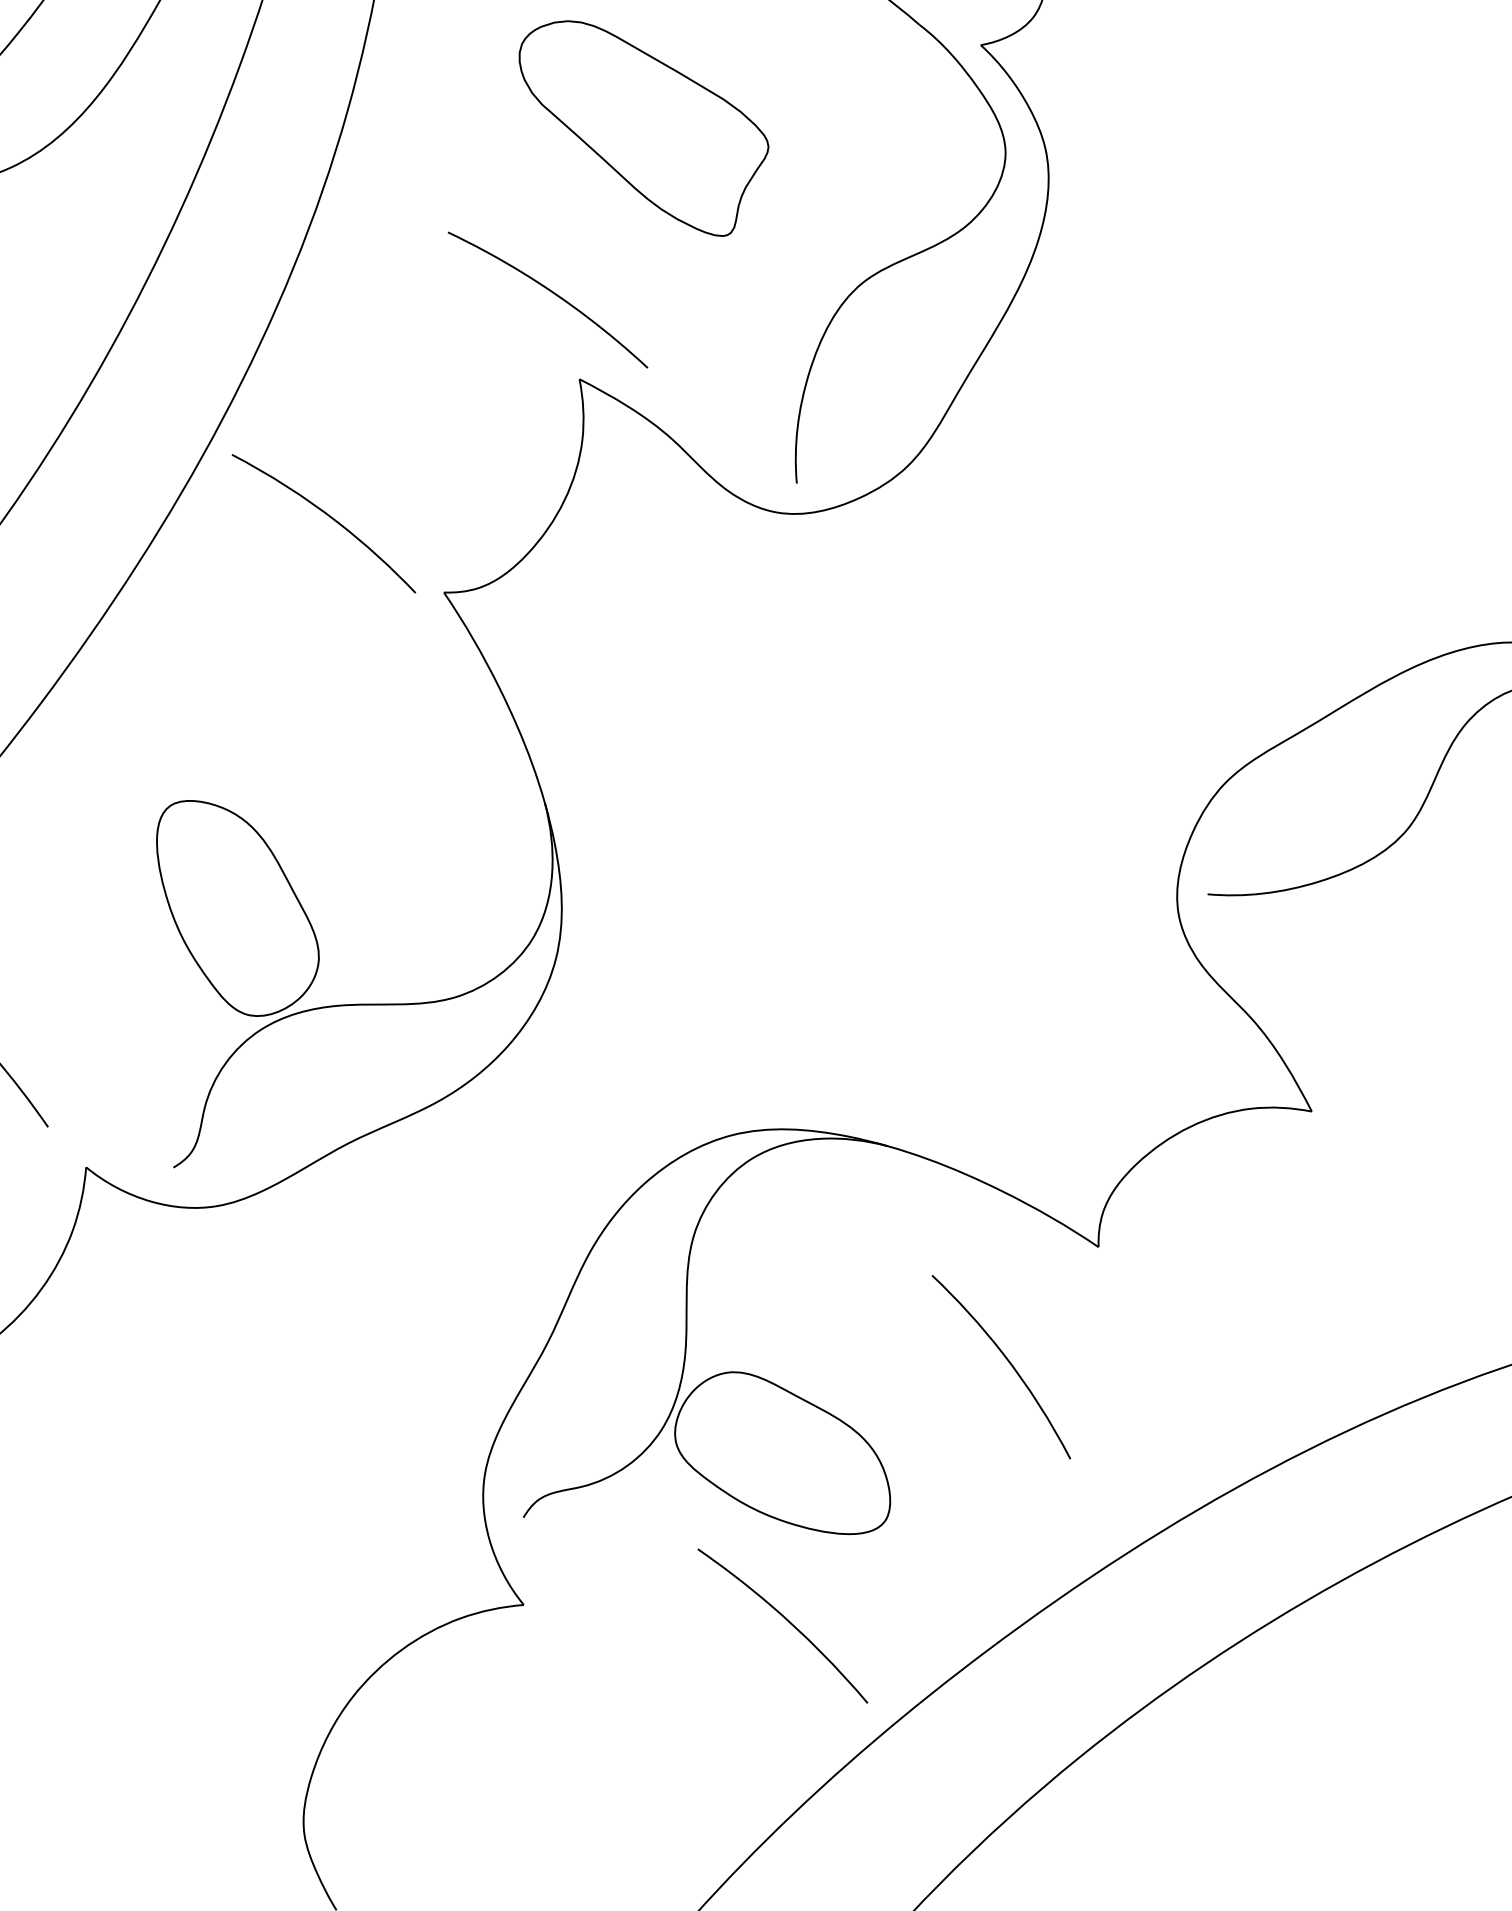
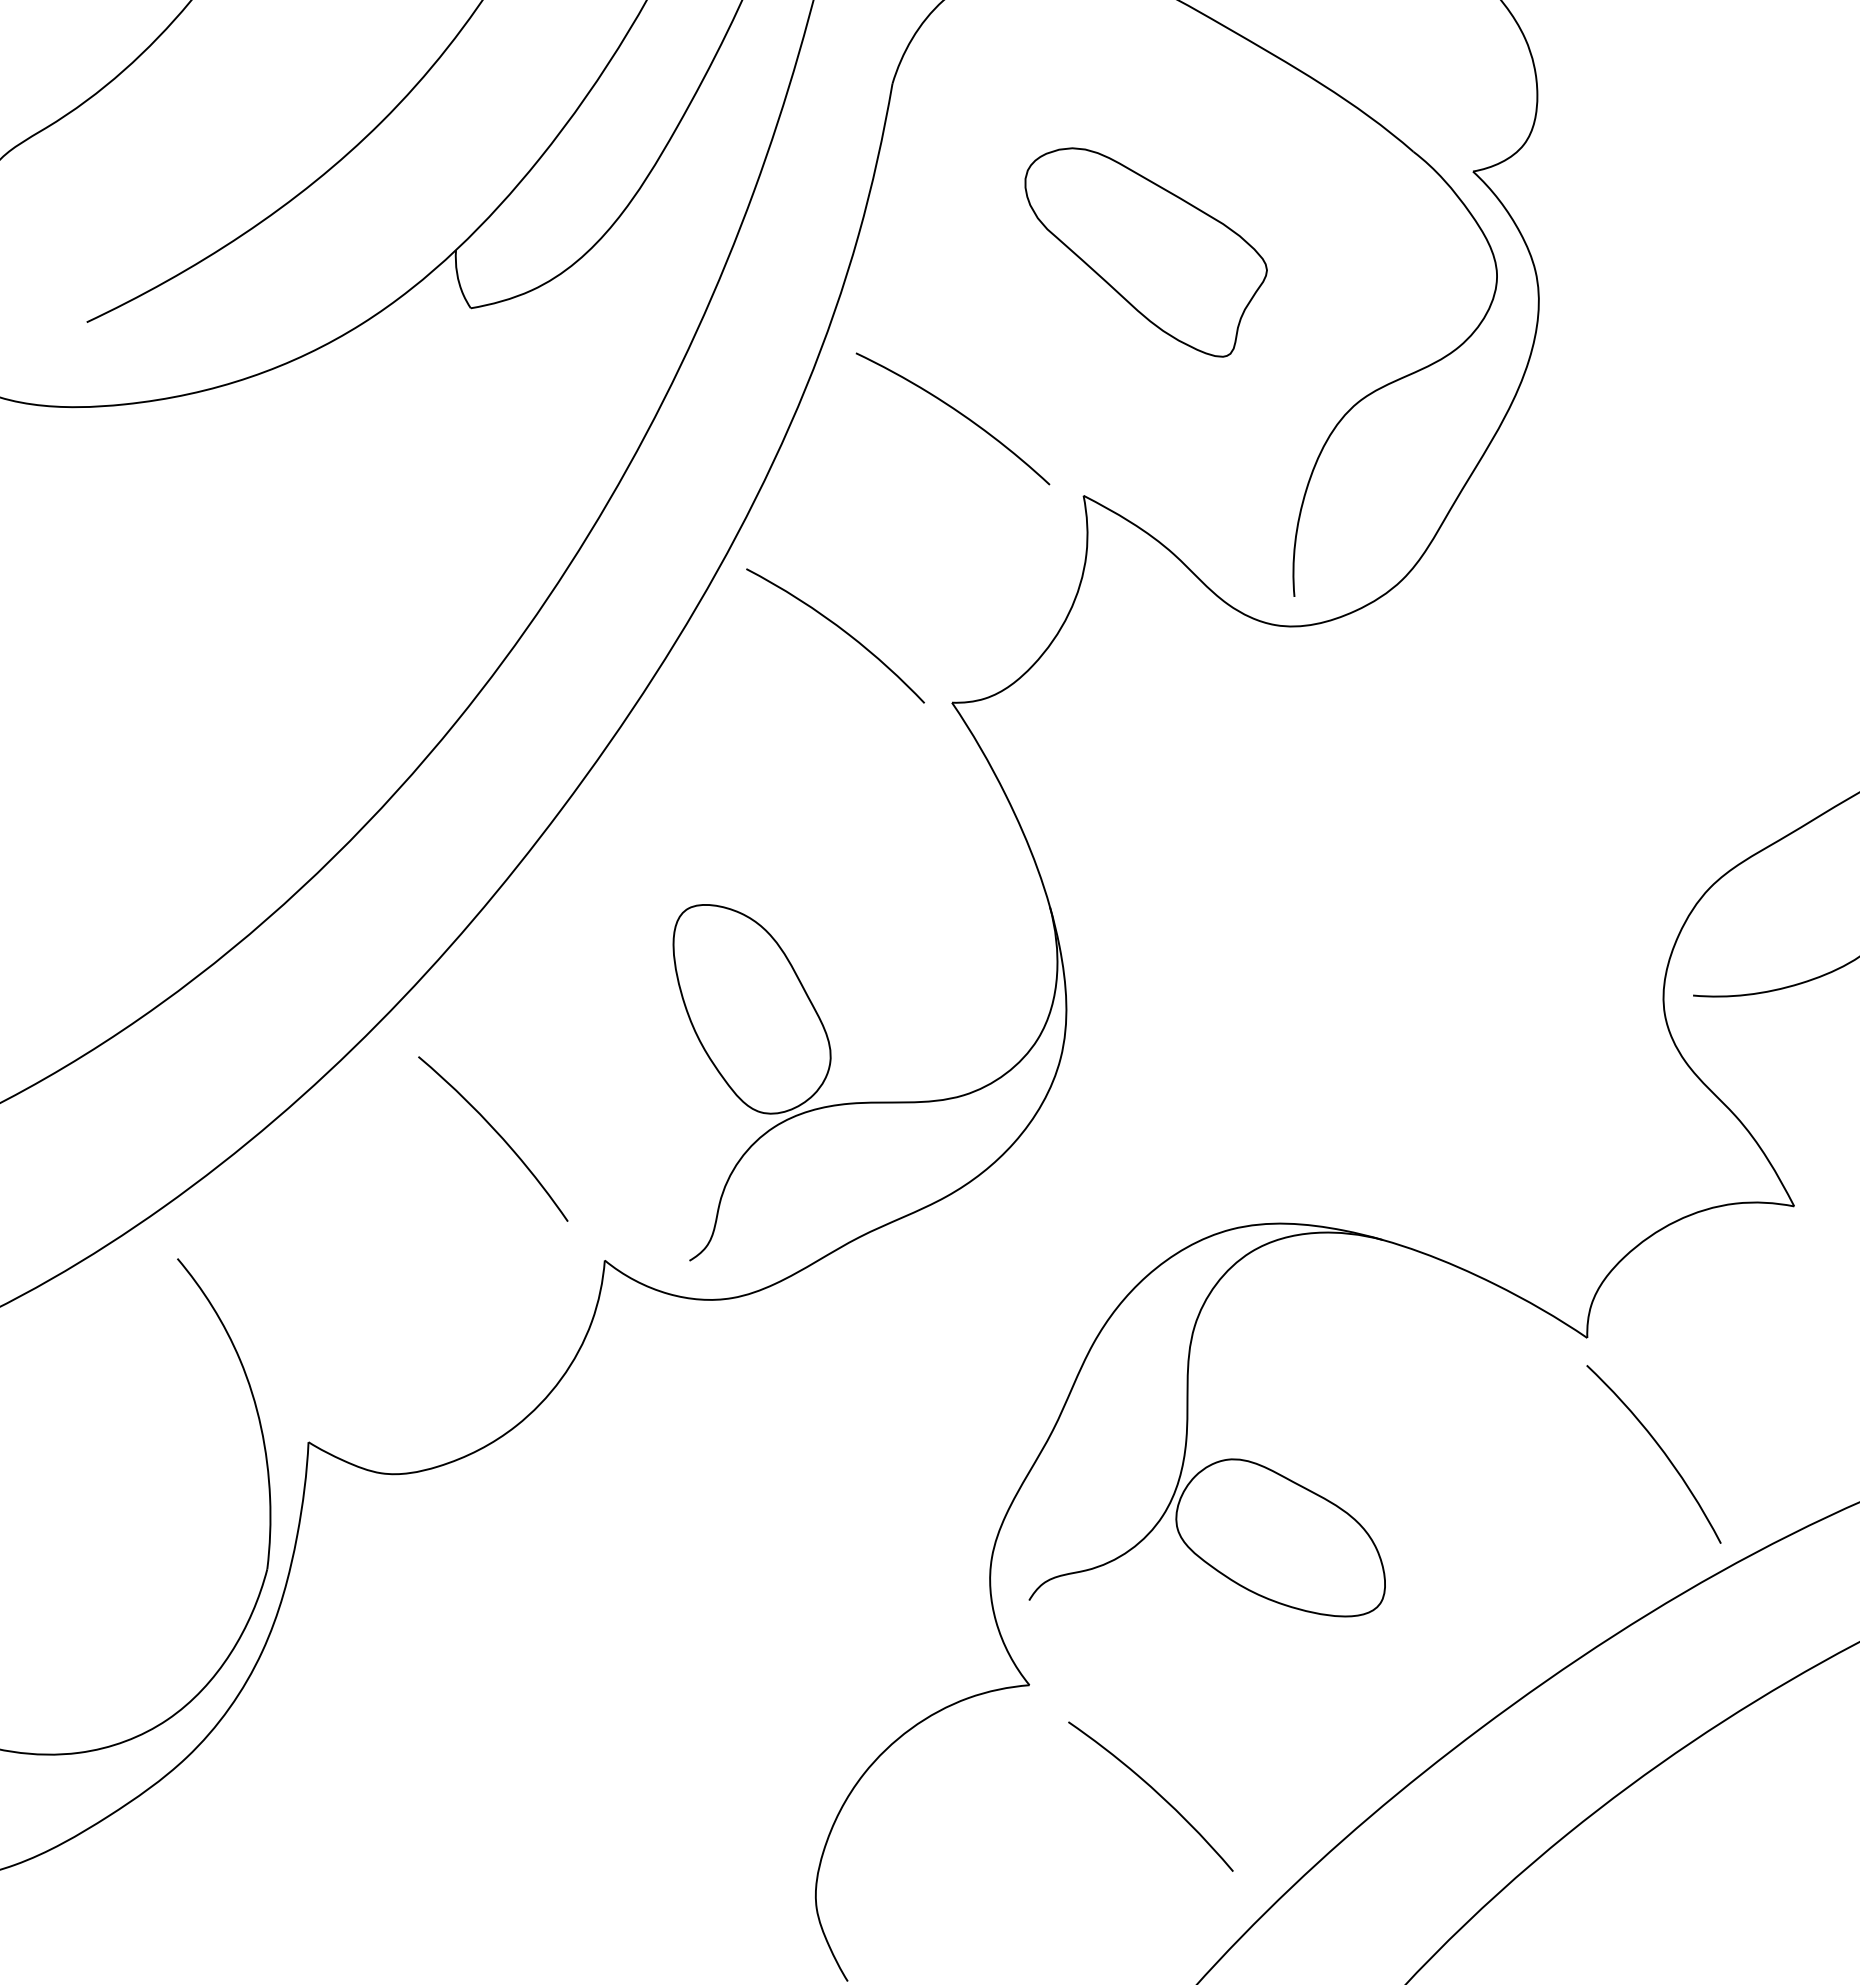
curve: (552, 293) -> (957, 412), moved
curve: (1007, 1361) -> (1659, 1448), moved
curve: (786, 1620) -> (1154, 1791), moved

